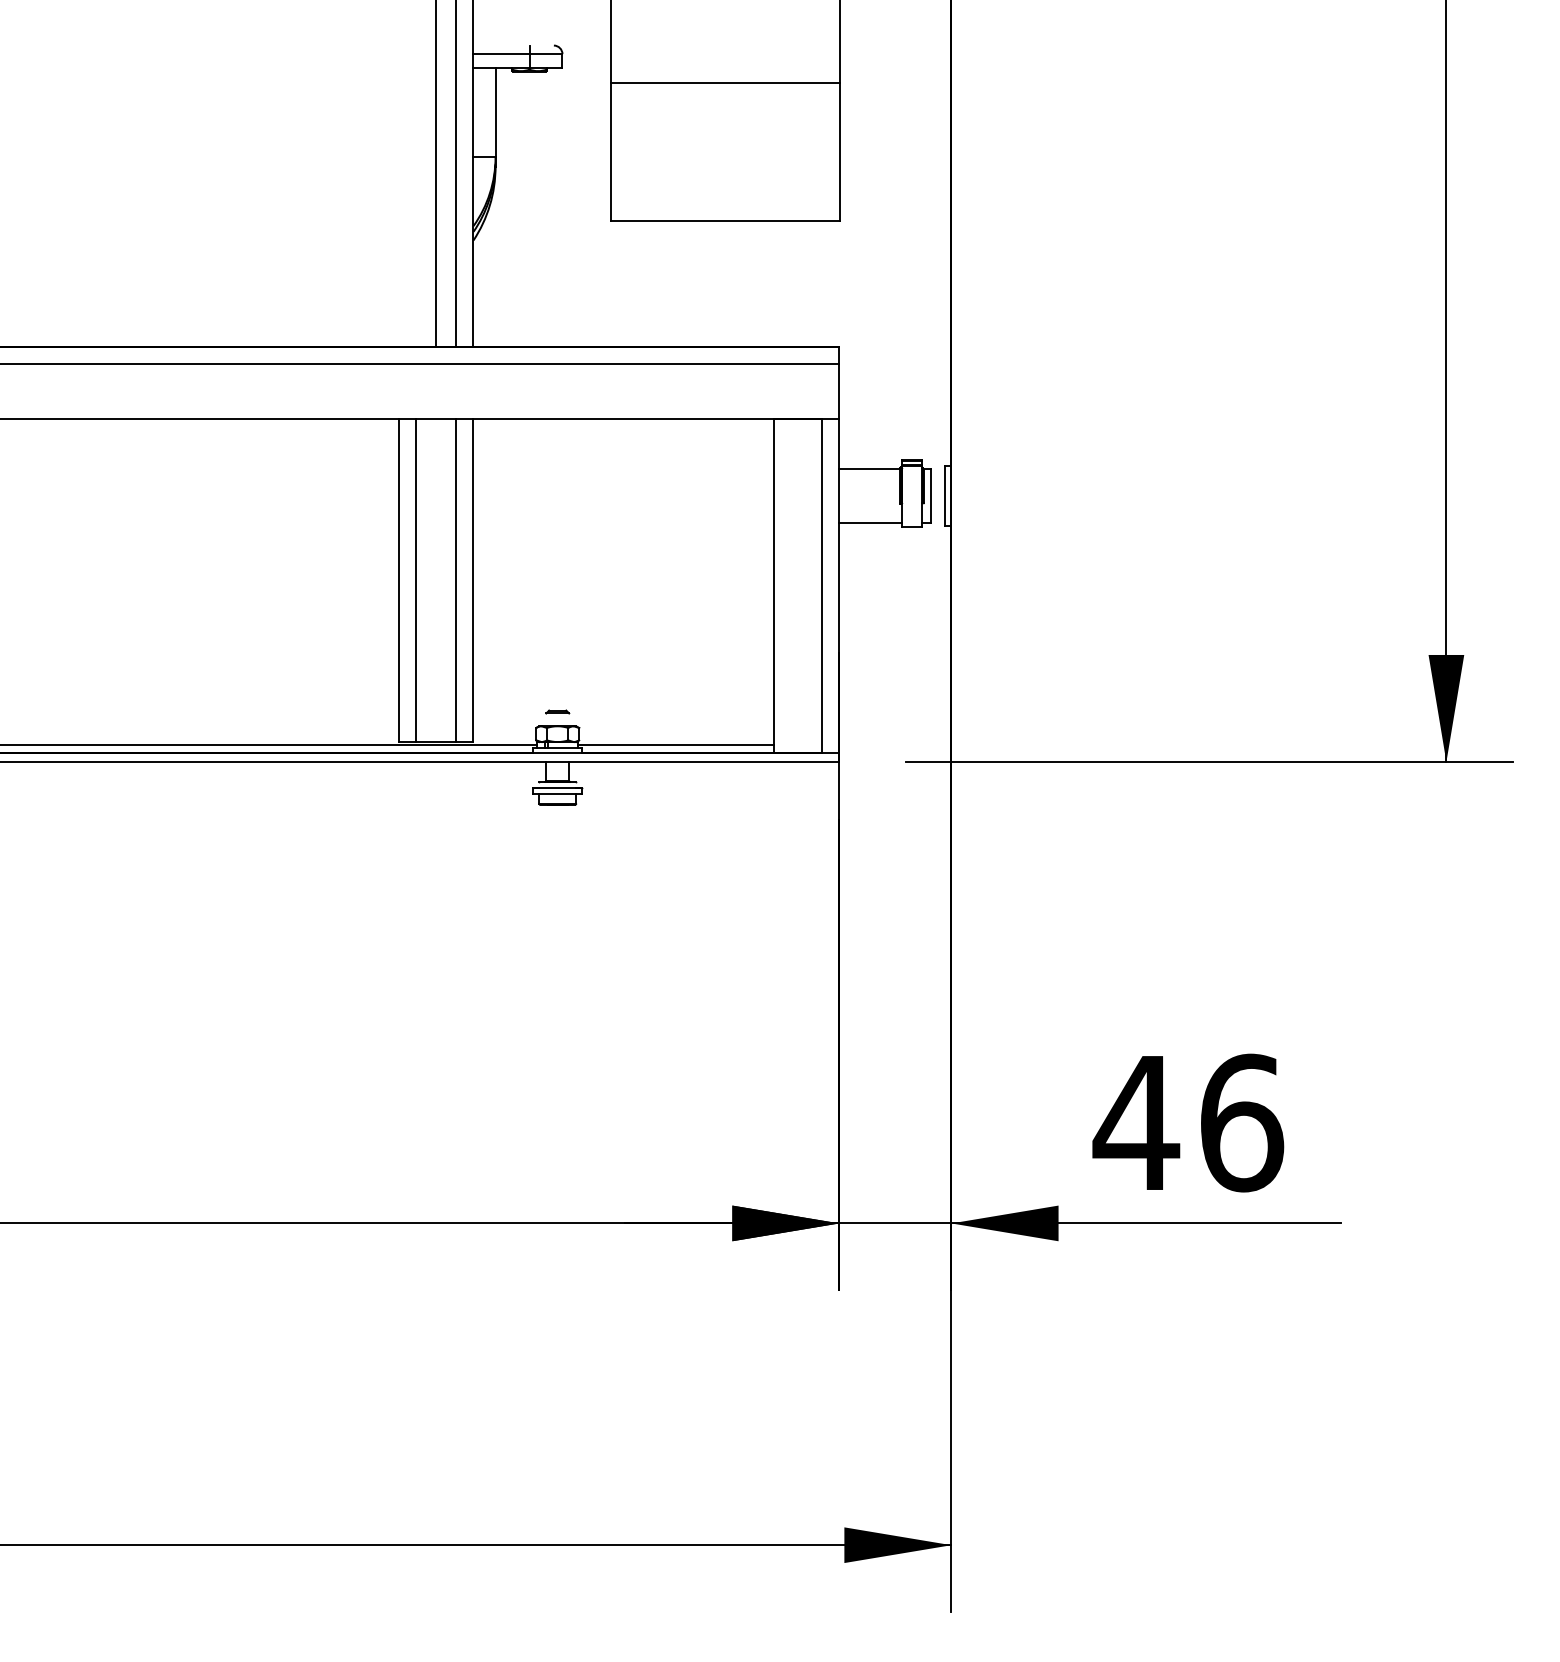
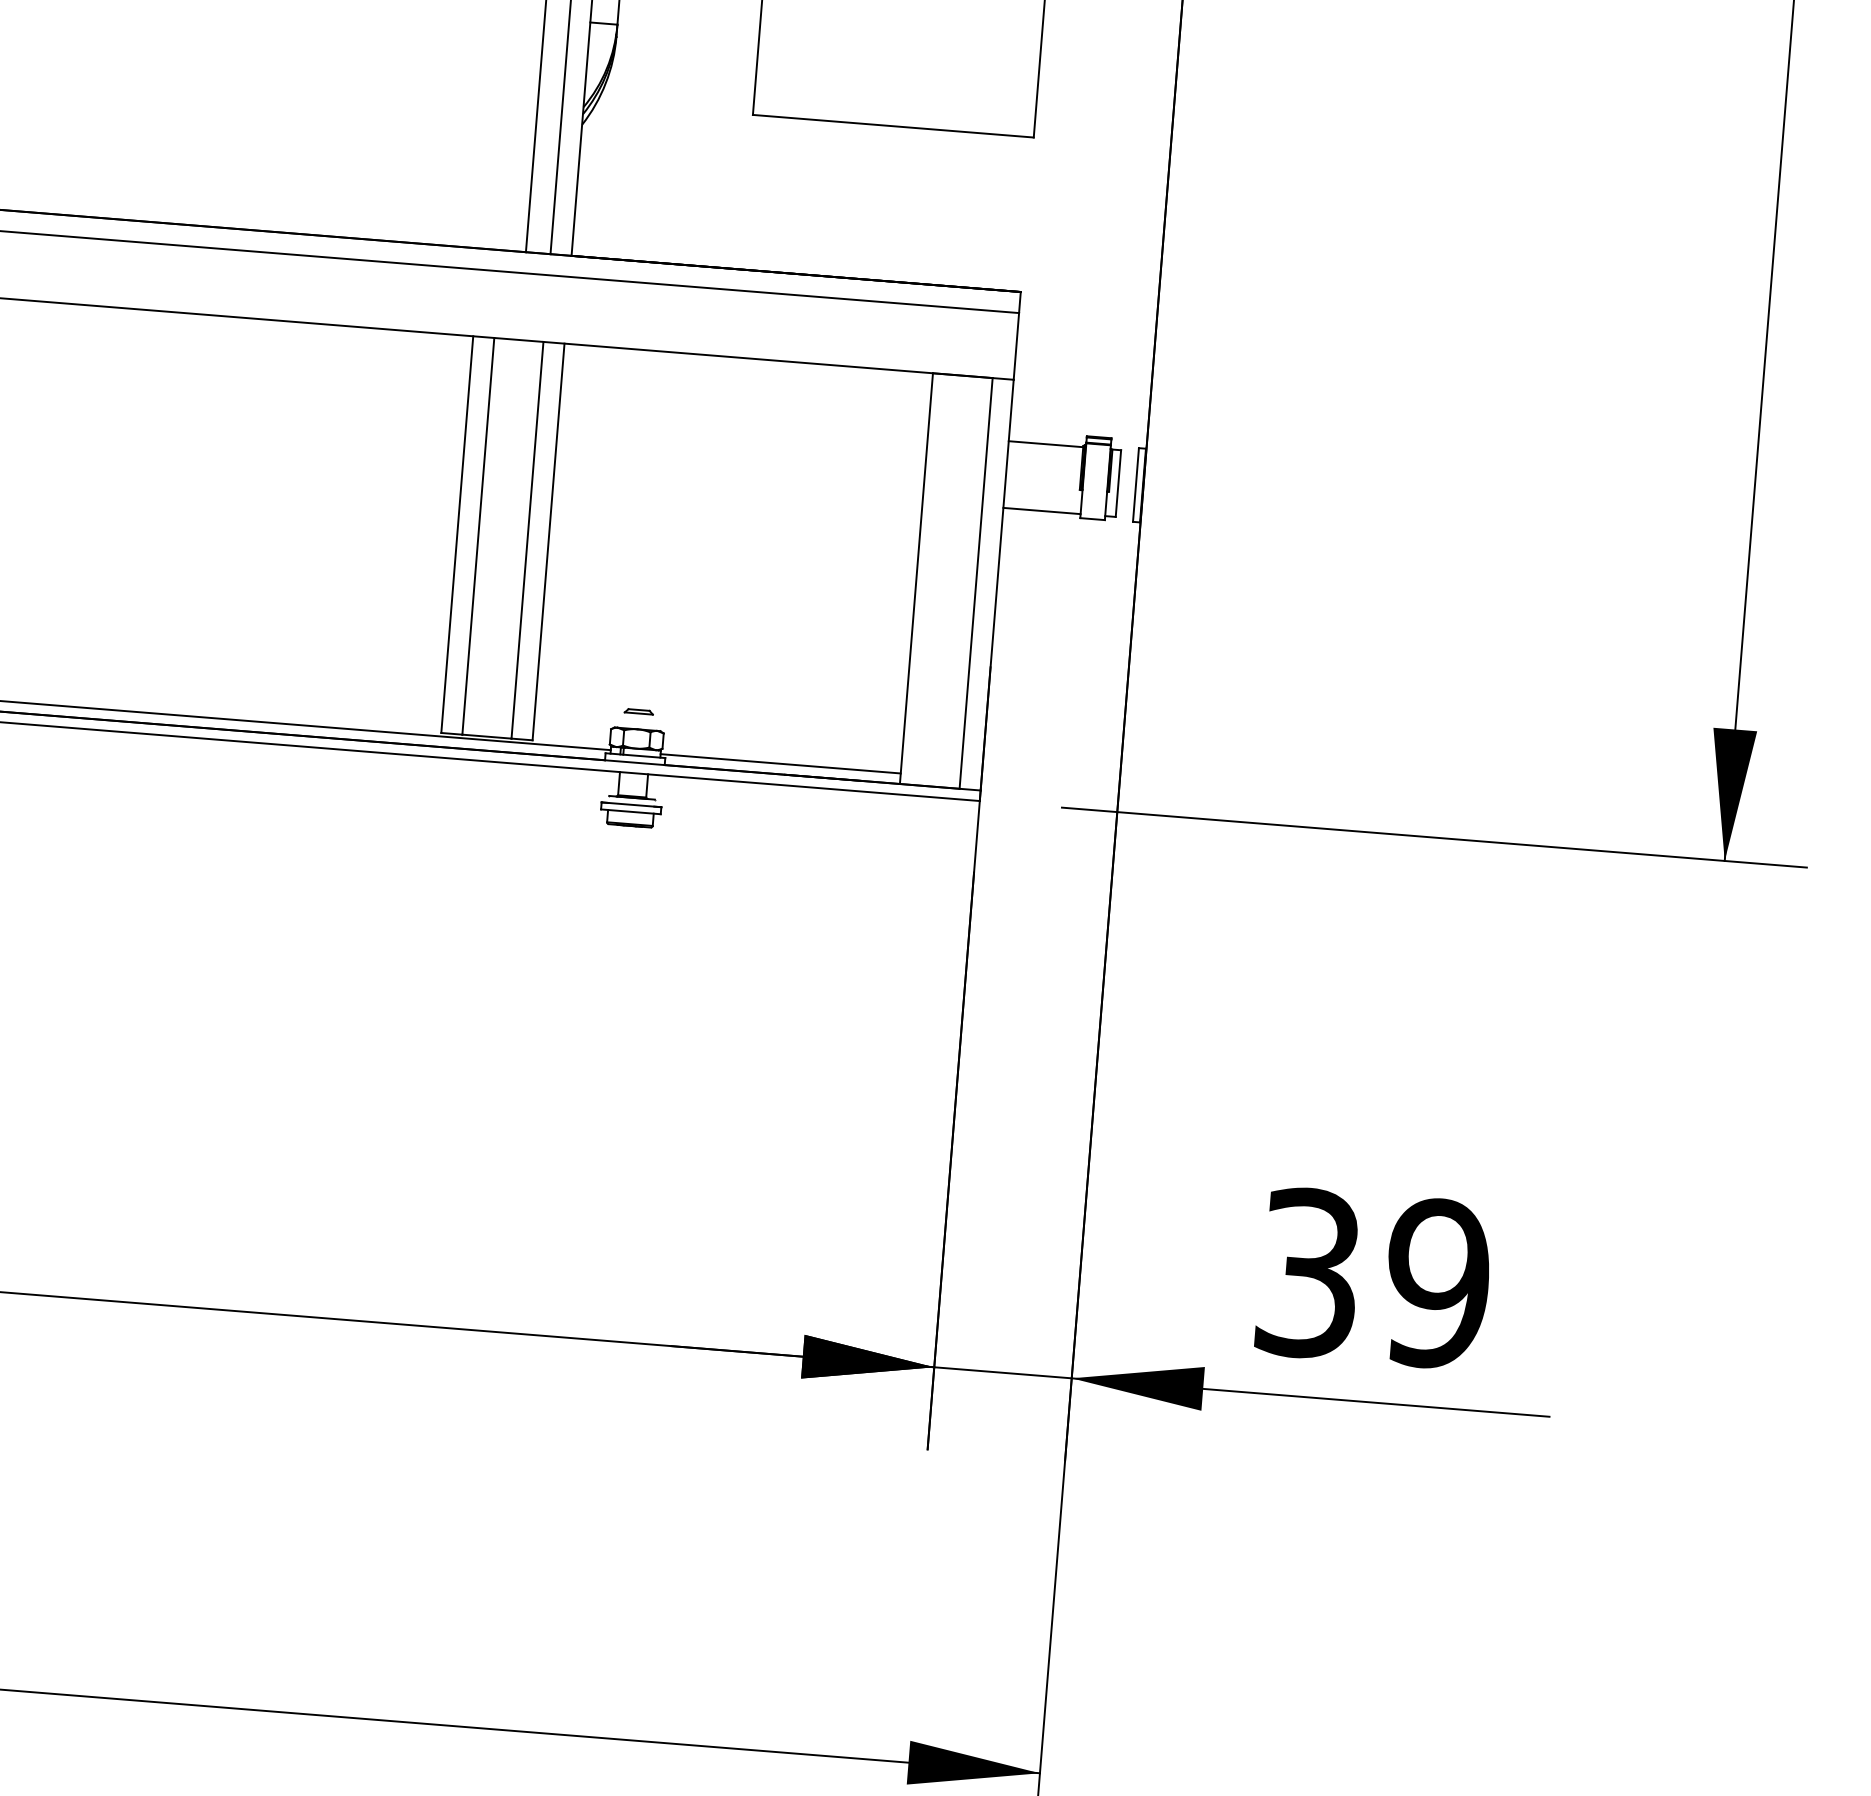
text: (1188, 1122) -> (1372, 1277), 46 -> 39

